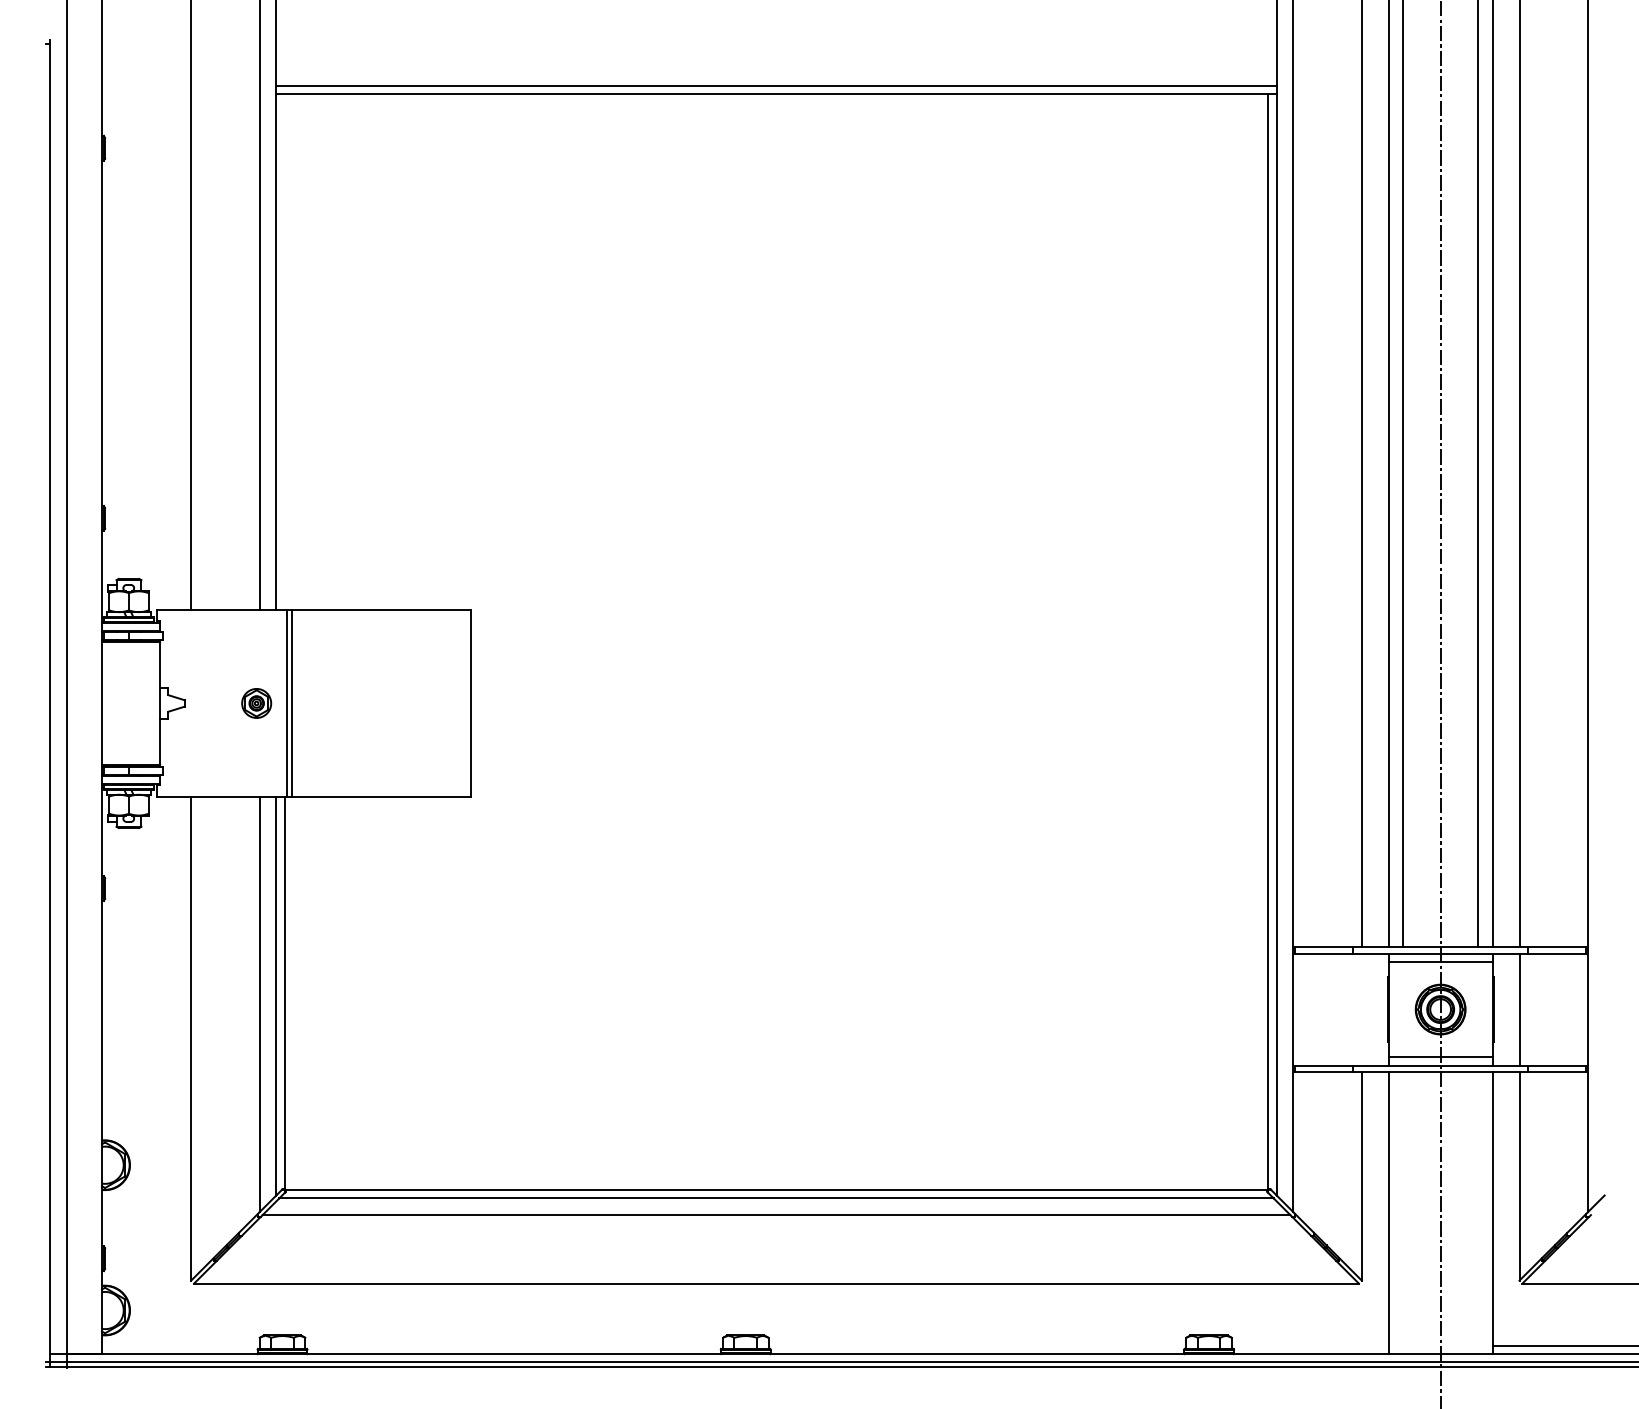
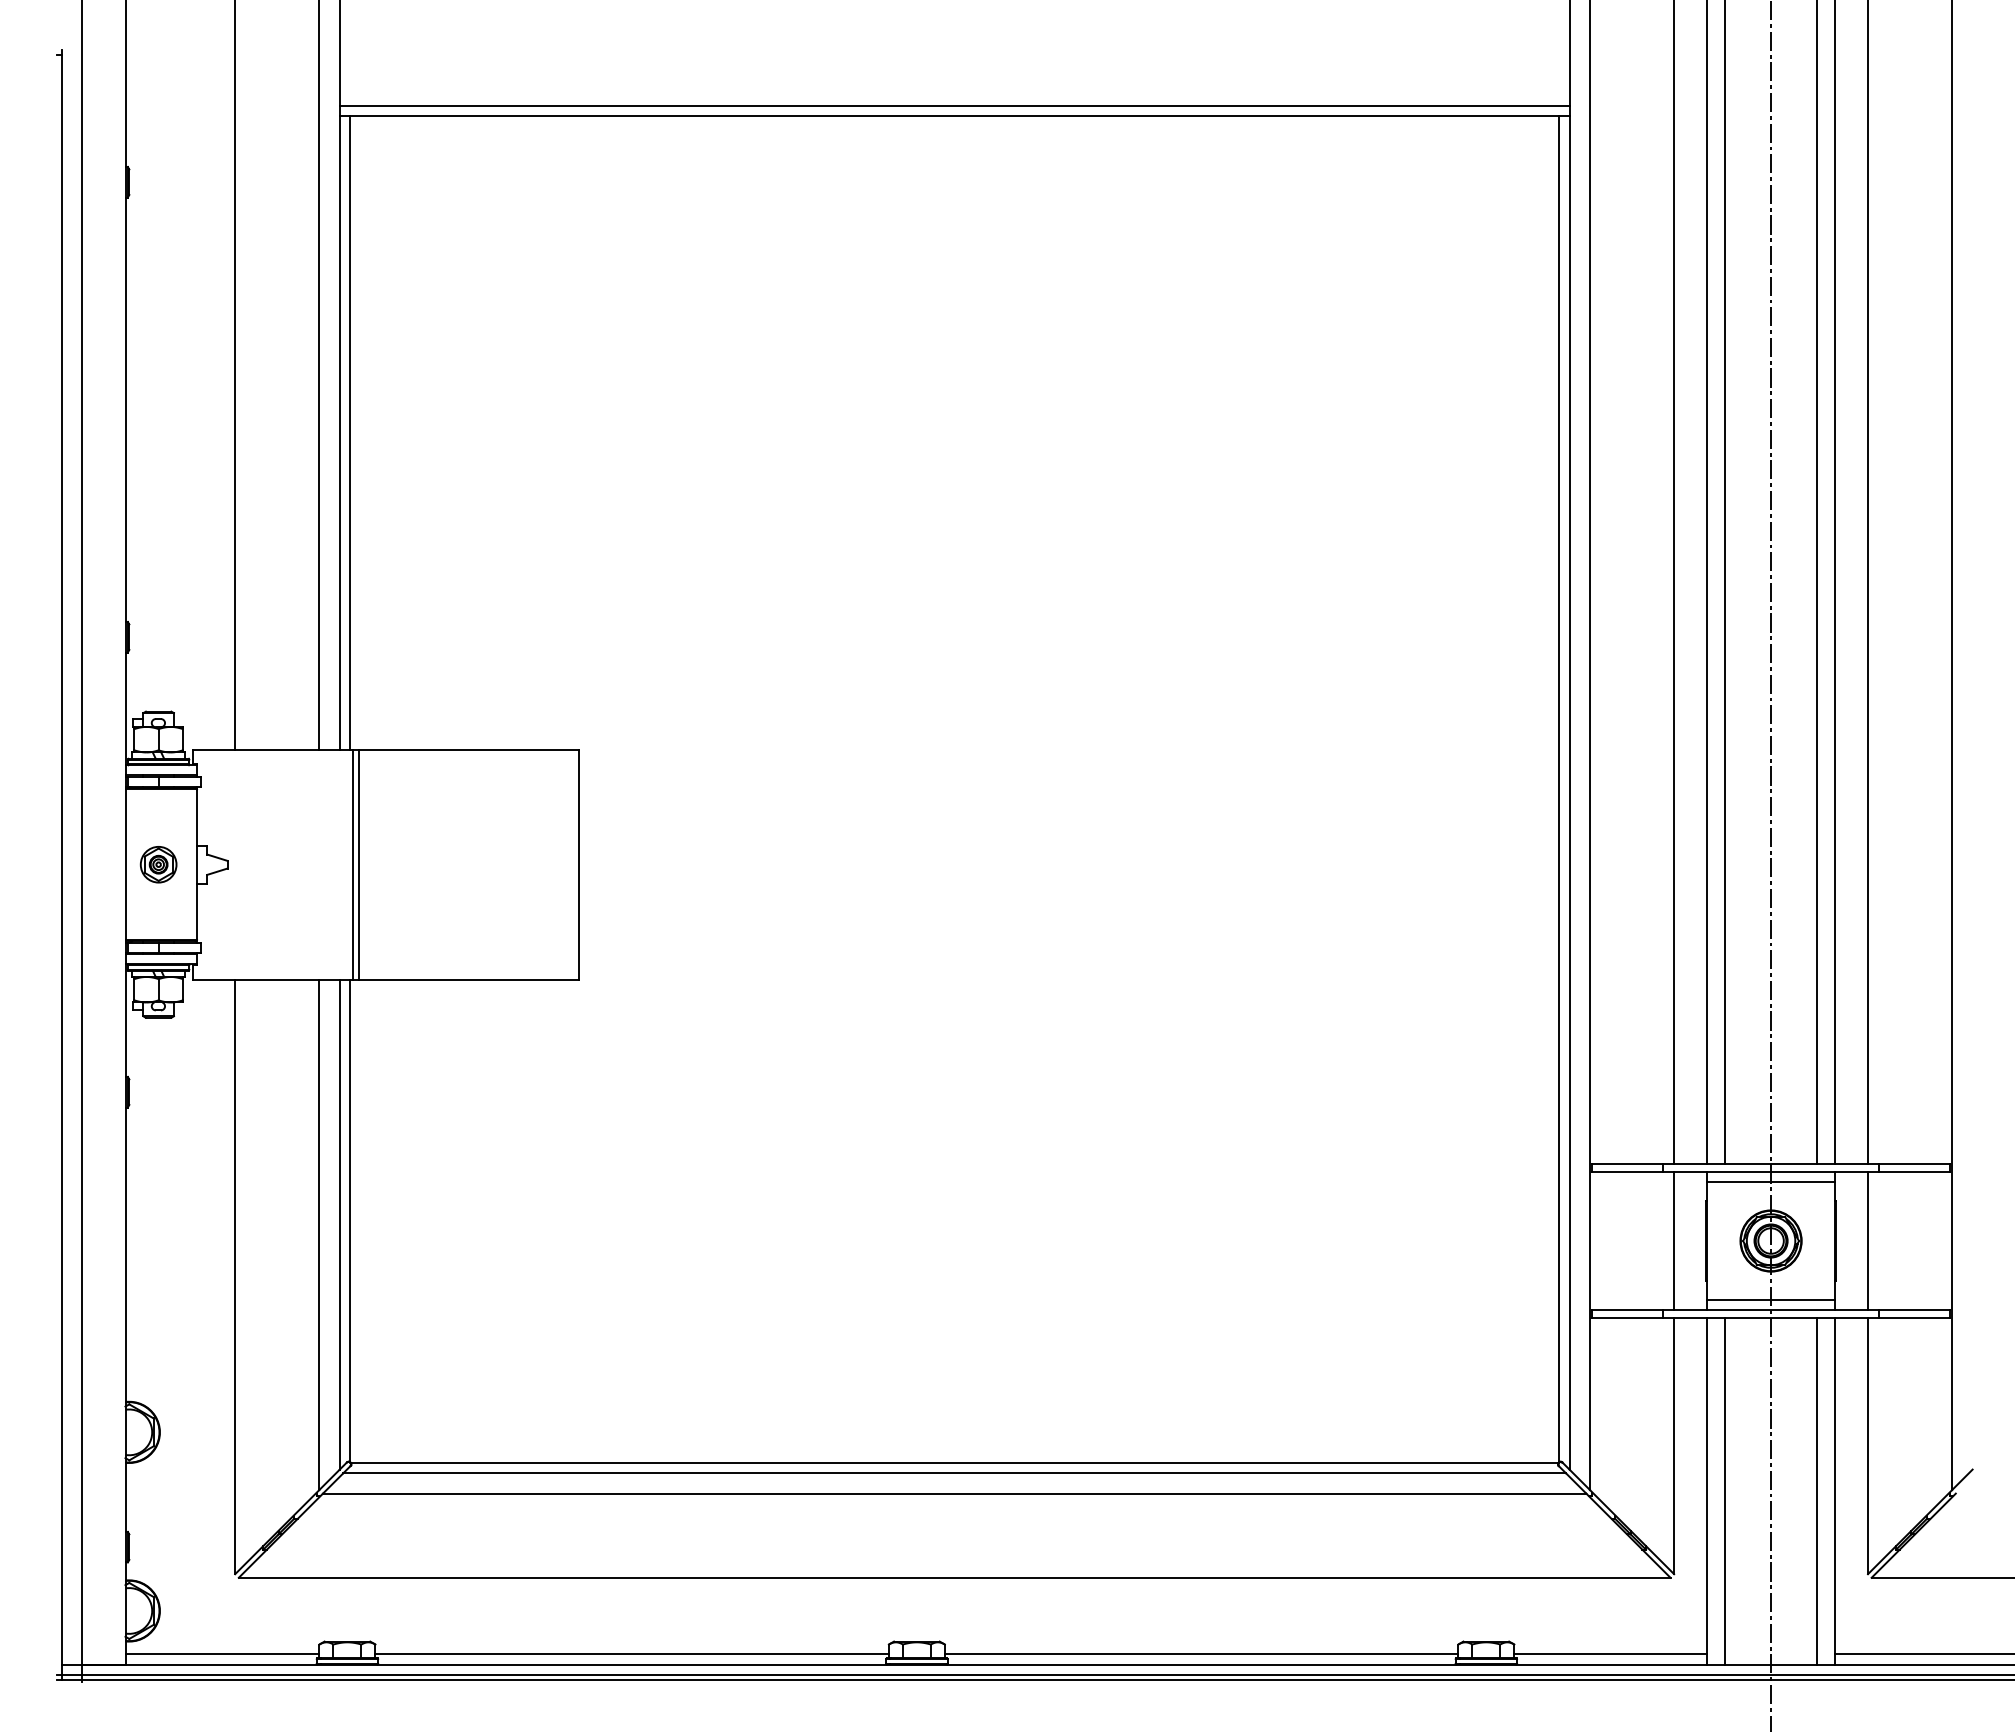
line: (285, 351) -> (350, 432), added
part: (256, 703) -> (158, 864), moved
line: (1362, 1009) -> (1674, 1240), added
line: (1403, 1212) -> (1725, 1490), added
line: (1477, 1212) -> (1816, 1490), added
line: (180, 1345) -> (222, 1654), added
line: (513, 1345) -> (631, 1654), added
line: (977, 1345) -> (1201, 1654), added
line: (1310, 1345) -> (1610, 1654), added

